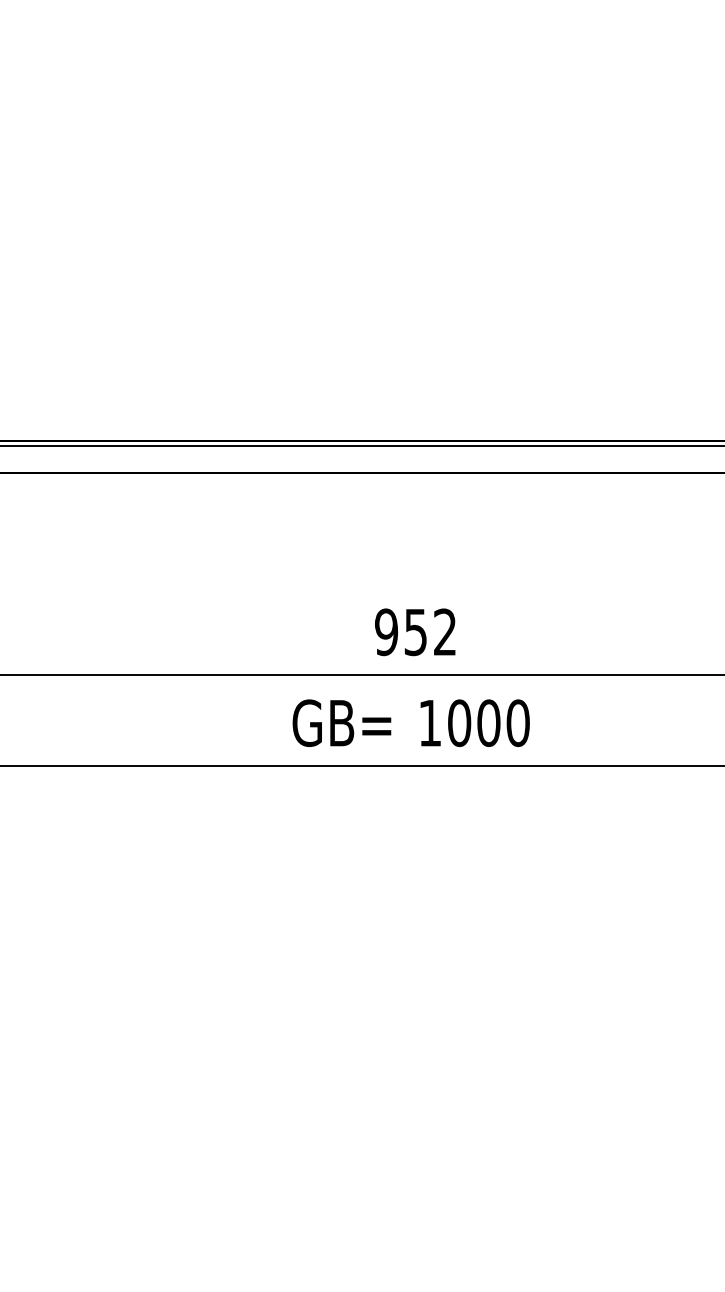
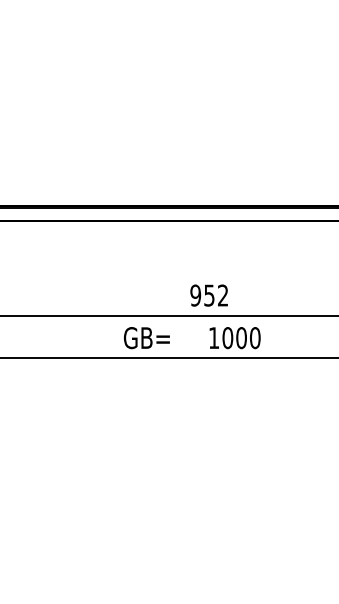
text: (413, 632) -> (208, 295), moved
text: (341, 724) -> (146, 338), moved
text: (473, 724) -> (234, 338), moved

